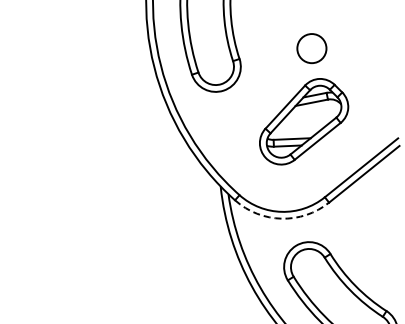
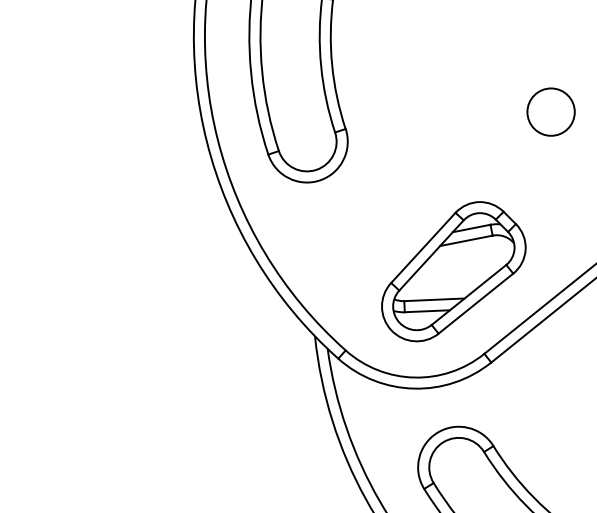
circle: (311, 48) -> (550, 111), moved
part: (304, 121) -> (454, 271), moved
arc: (281, 218) -> (413, 388), dashed -> solid

